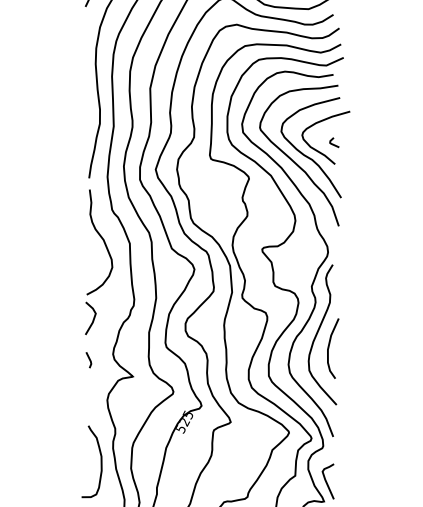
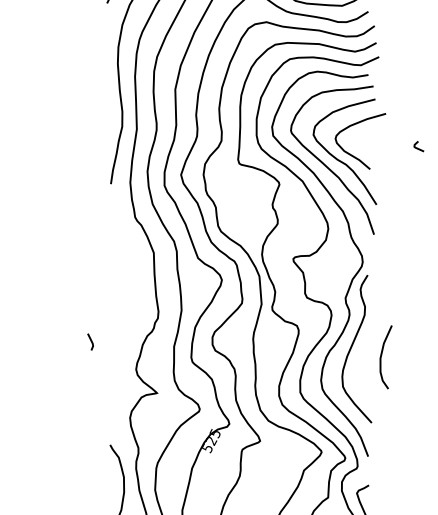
line: (333, 143) -> (417, 147), moved
part: (109, 257) -> (132, 267), removed
curve: (329, 348) -> (382, 357), moved
line: (88, 359) -> (90, 341), moved

